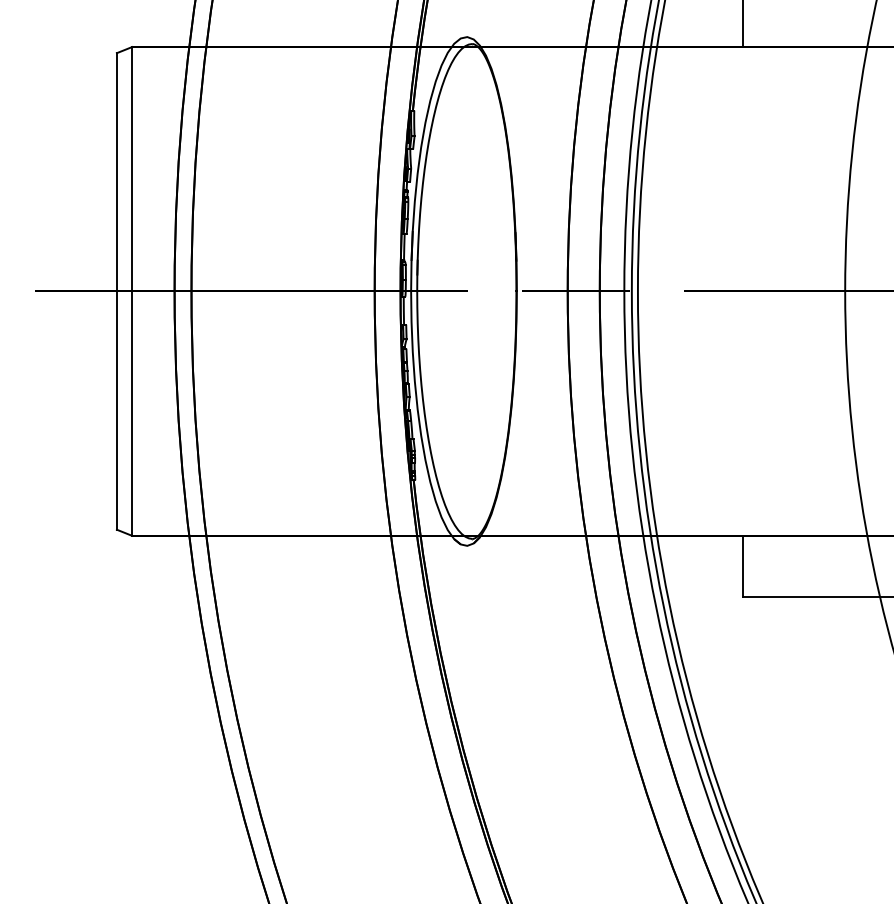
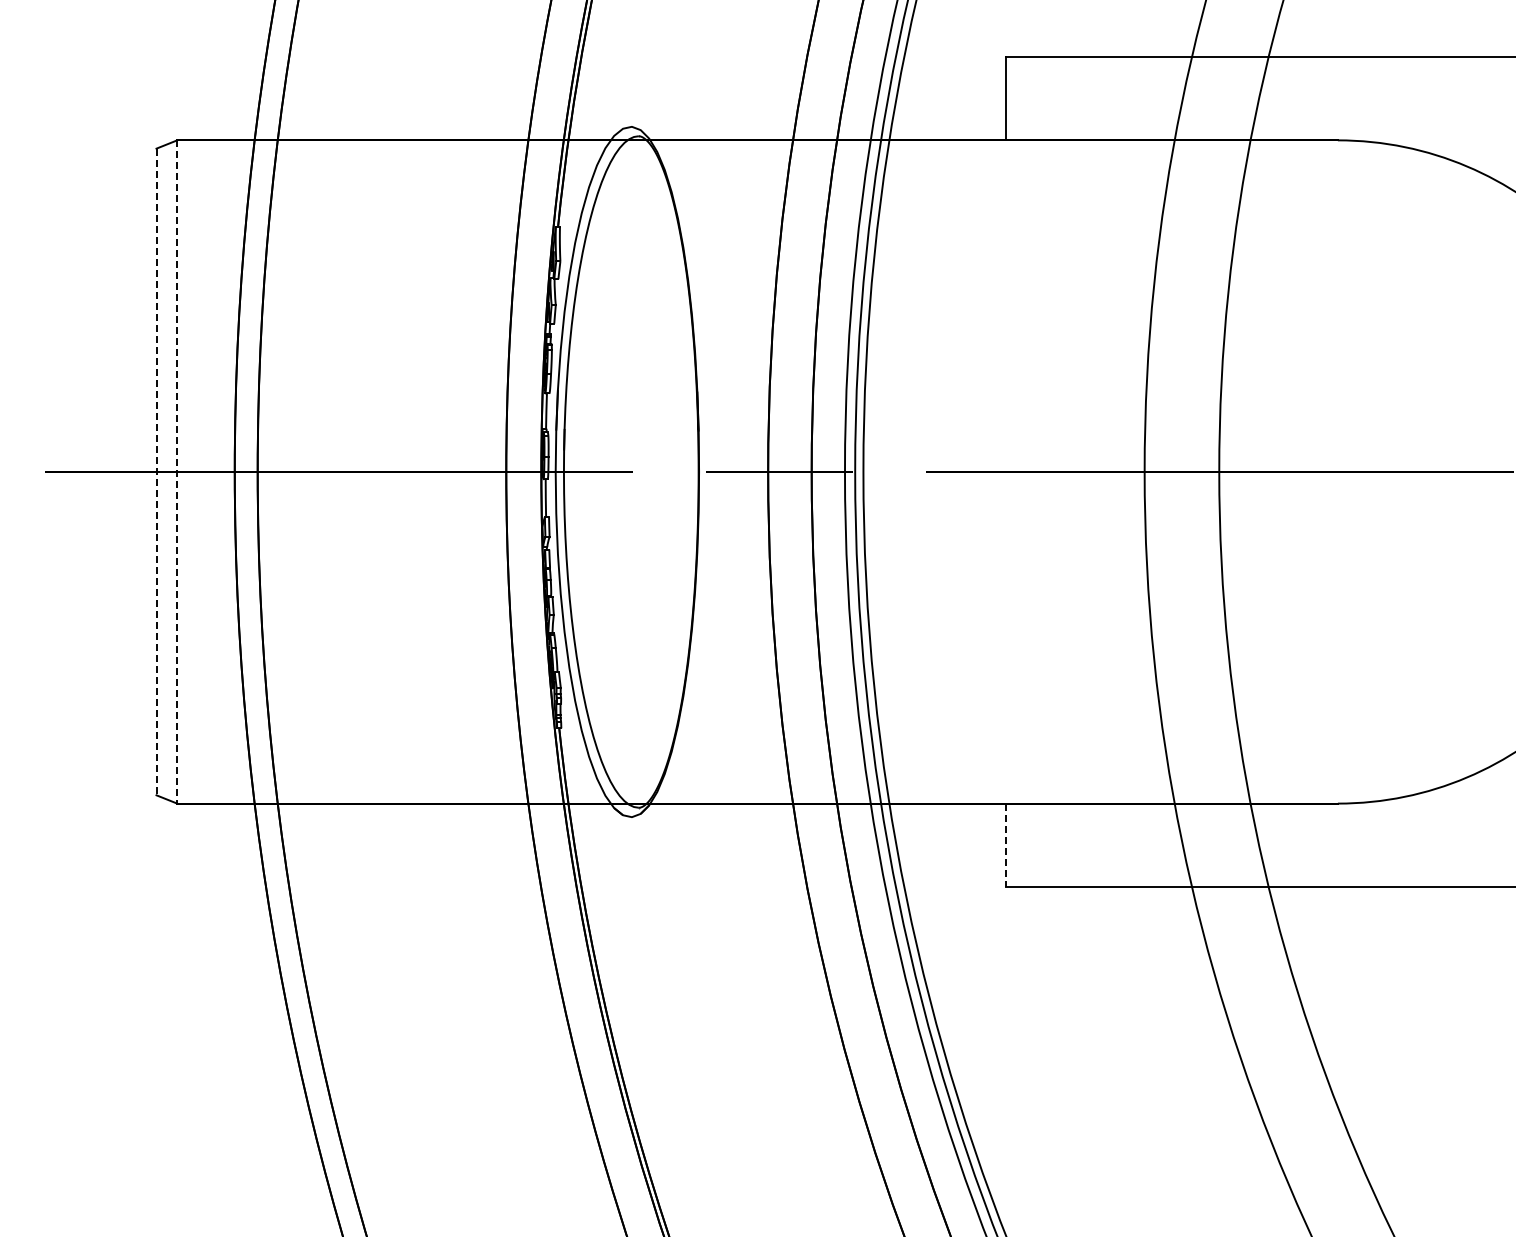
line: (116, 291) -> (156, 472), solid -> dashed
line: (132, 291) -> (177, 471), solid -> dashed
line: (743, 566) -> (1006, 845), solid -> dashed

